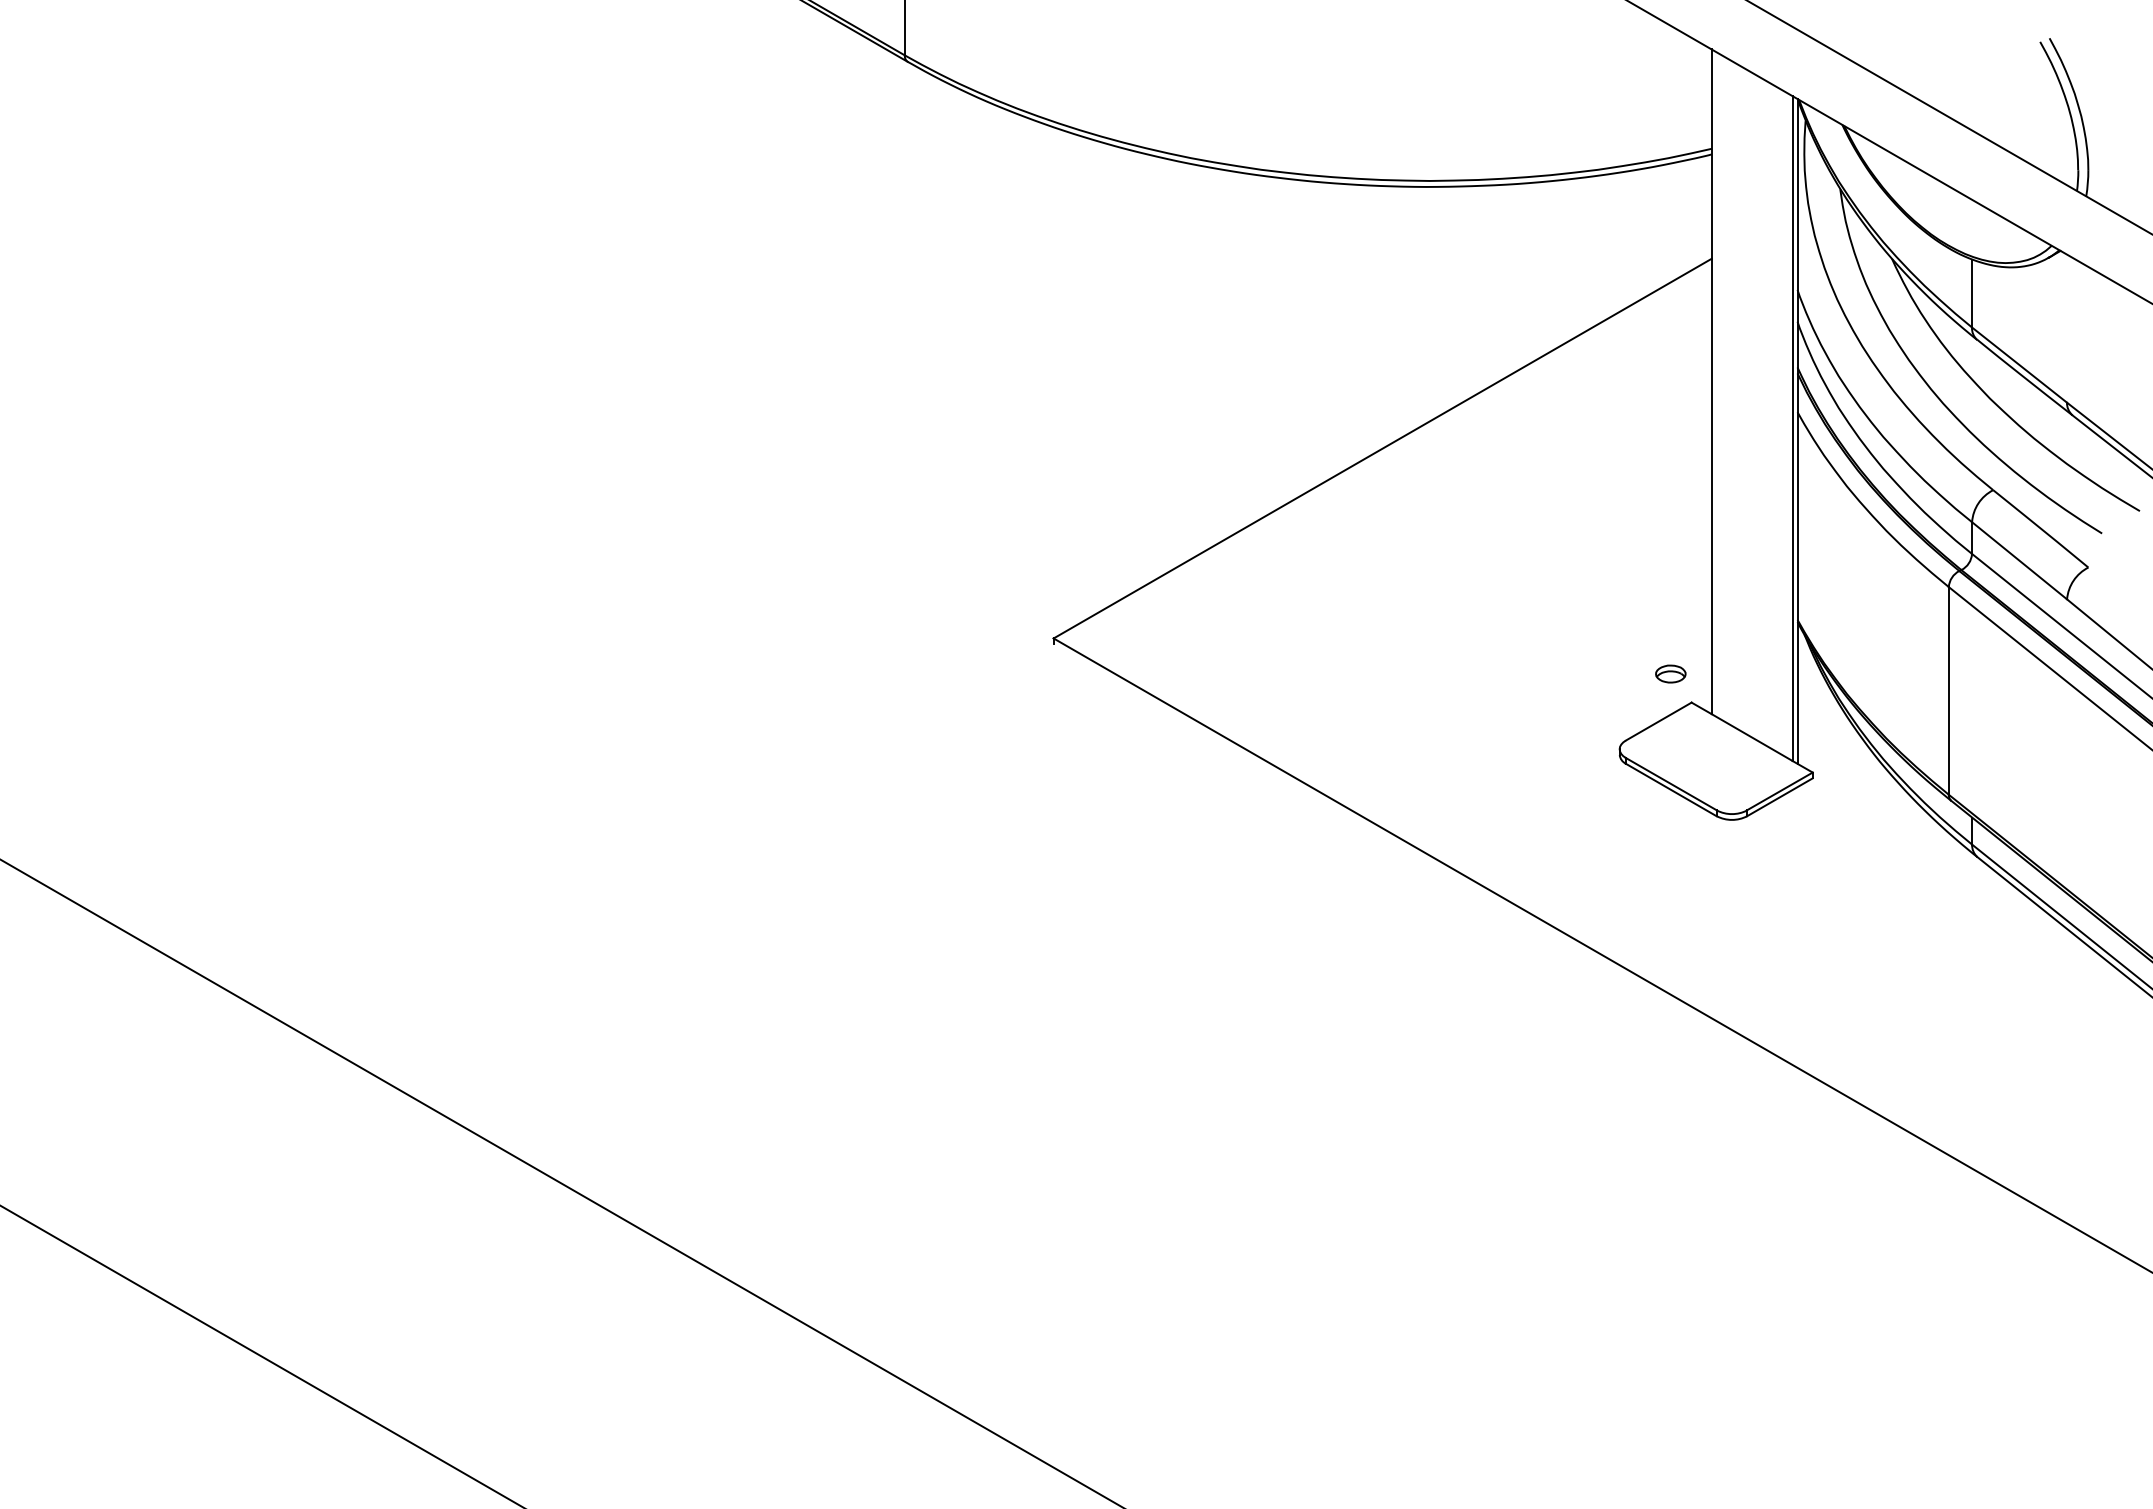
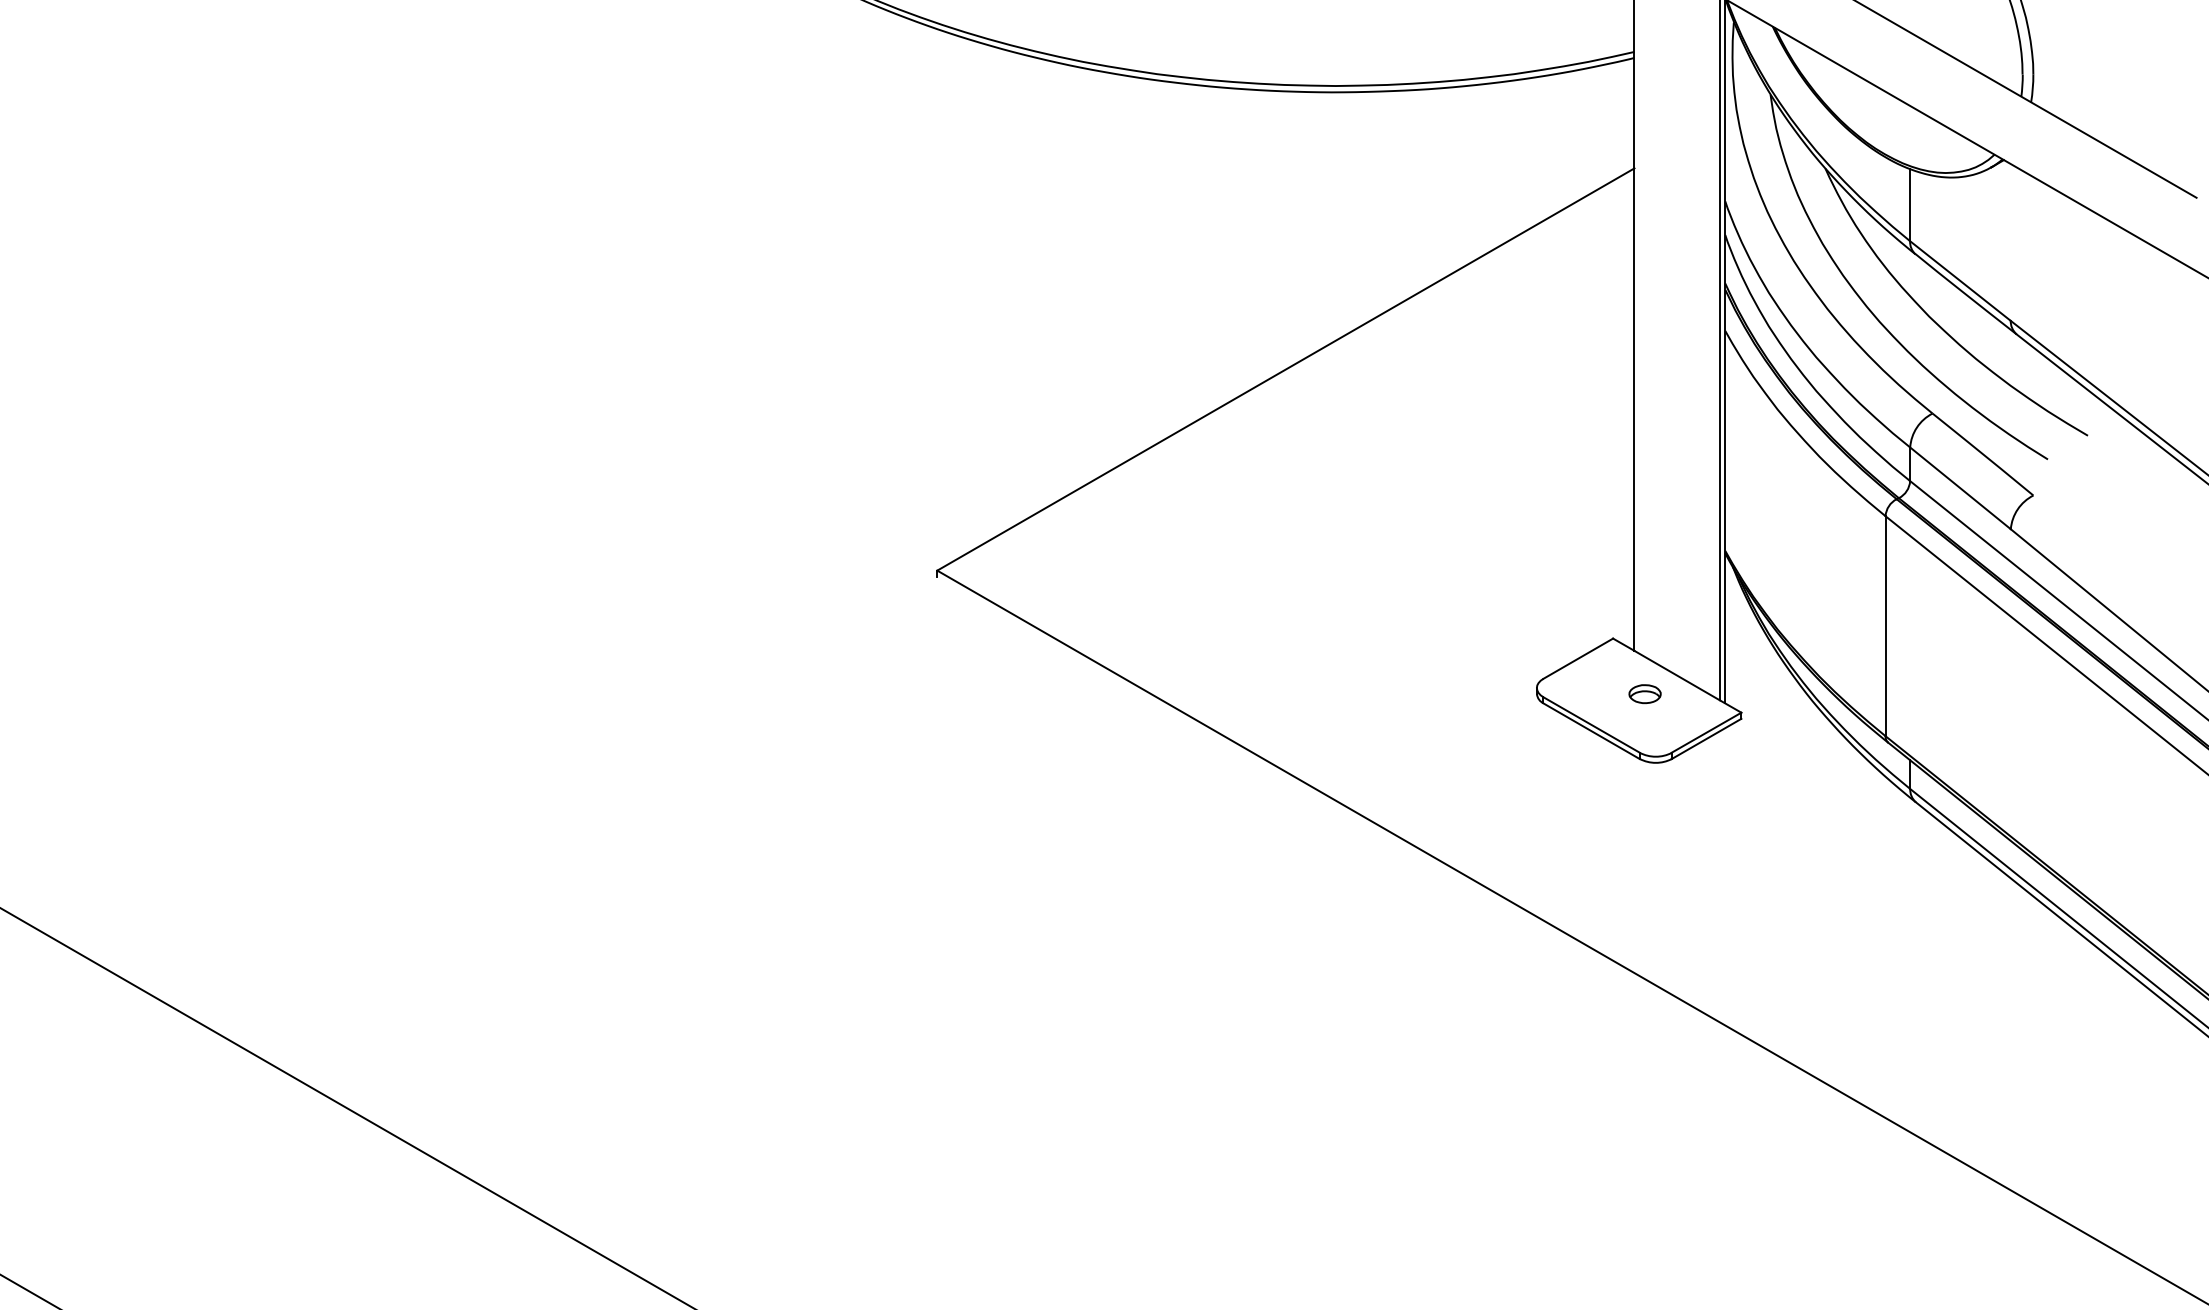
part: (1670, 673) -> (1644, 693), moved

